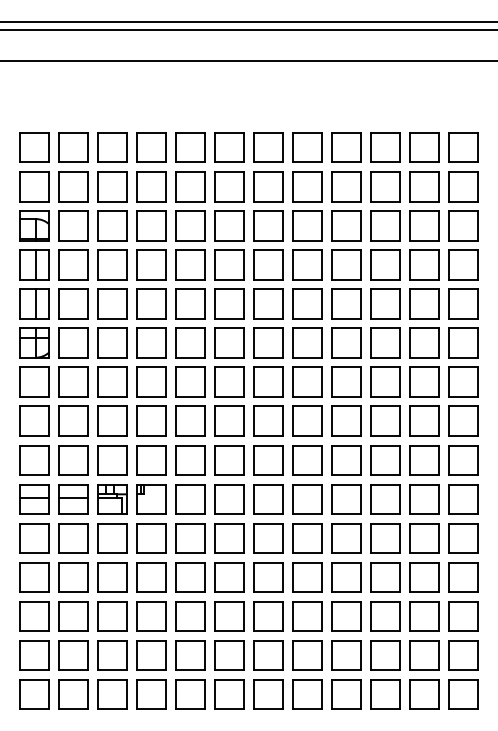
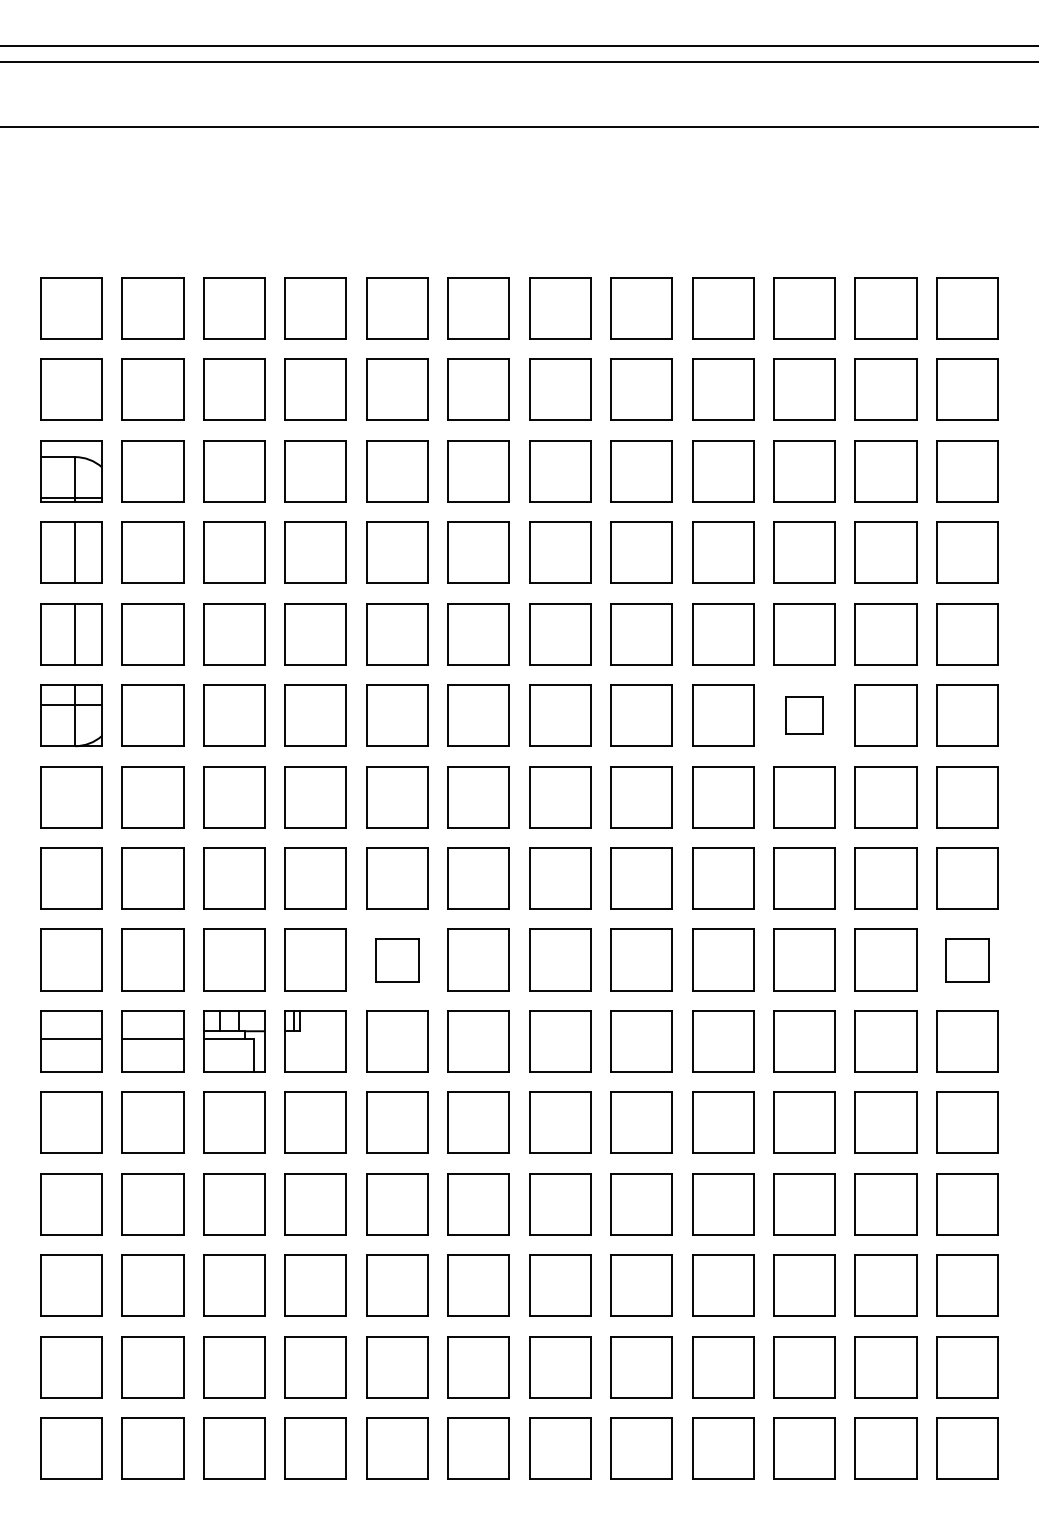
part: (385, 342) -> (804, 714), size x0.6
part: (190, 460) -> (397, 960), size x0.7
part: (463, 460) -> (966, 960), size x0.7

